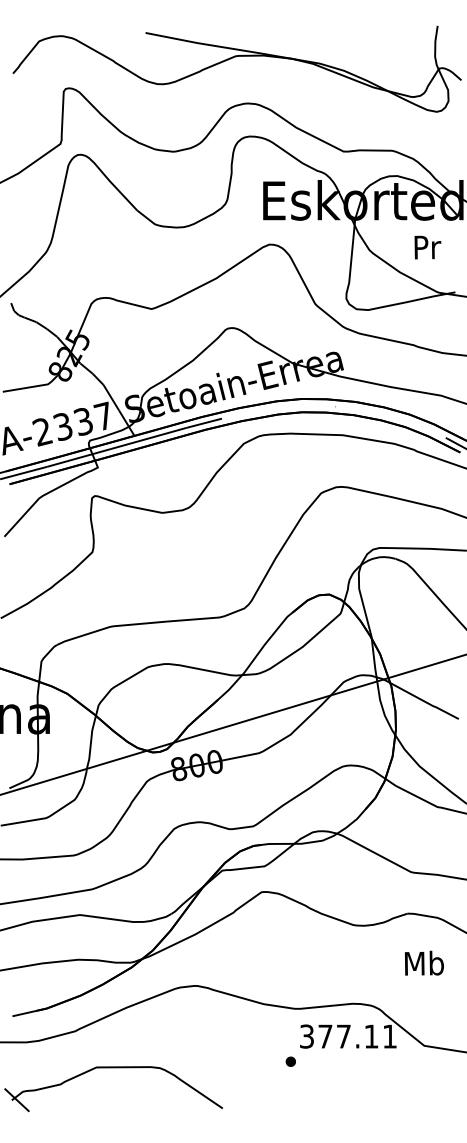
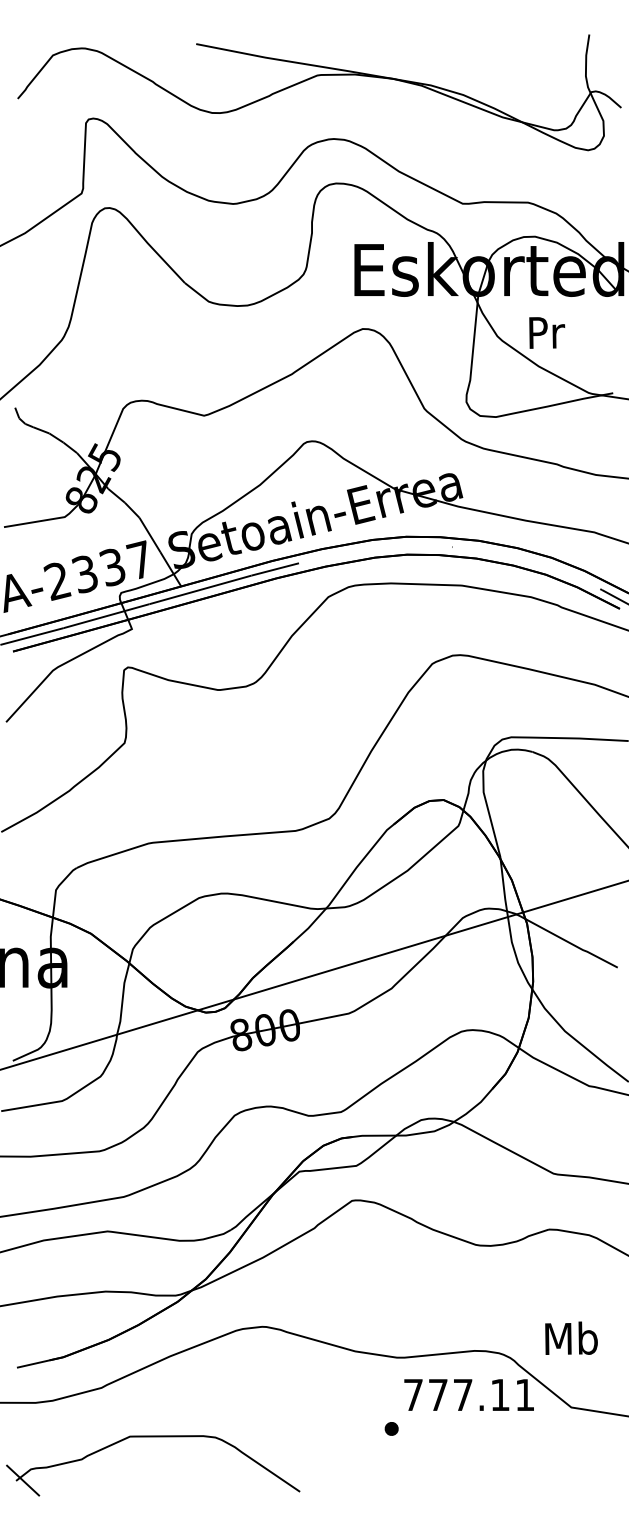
text: (428, 247) -> (547, 332), moved
text: (424, 962) -> (571, 1337), moved
text: (307, 1036) -> (413, 1394), 377.11 -> 777.11

